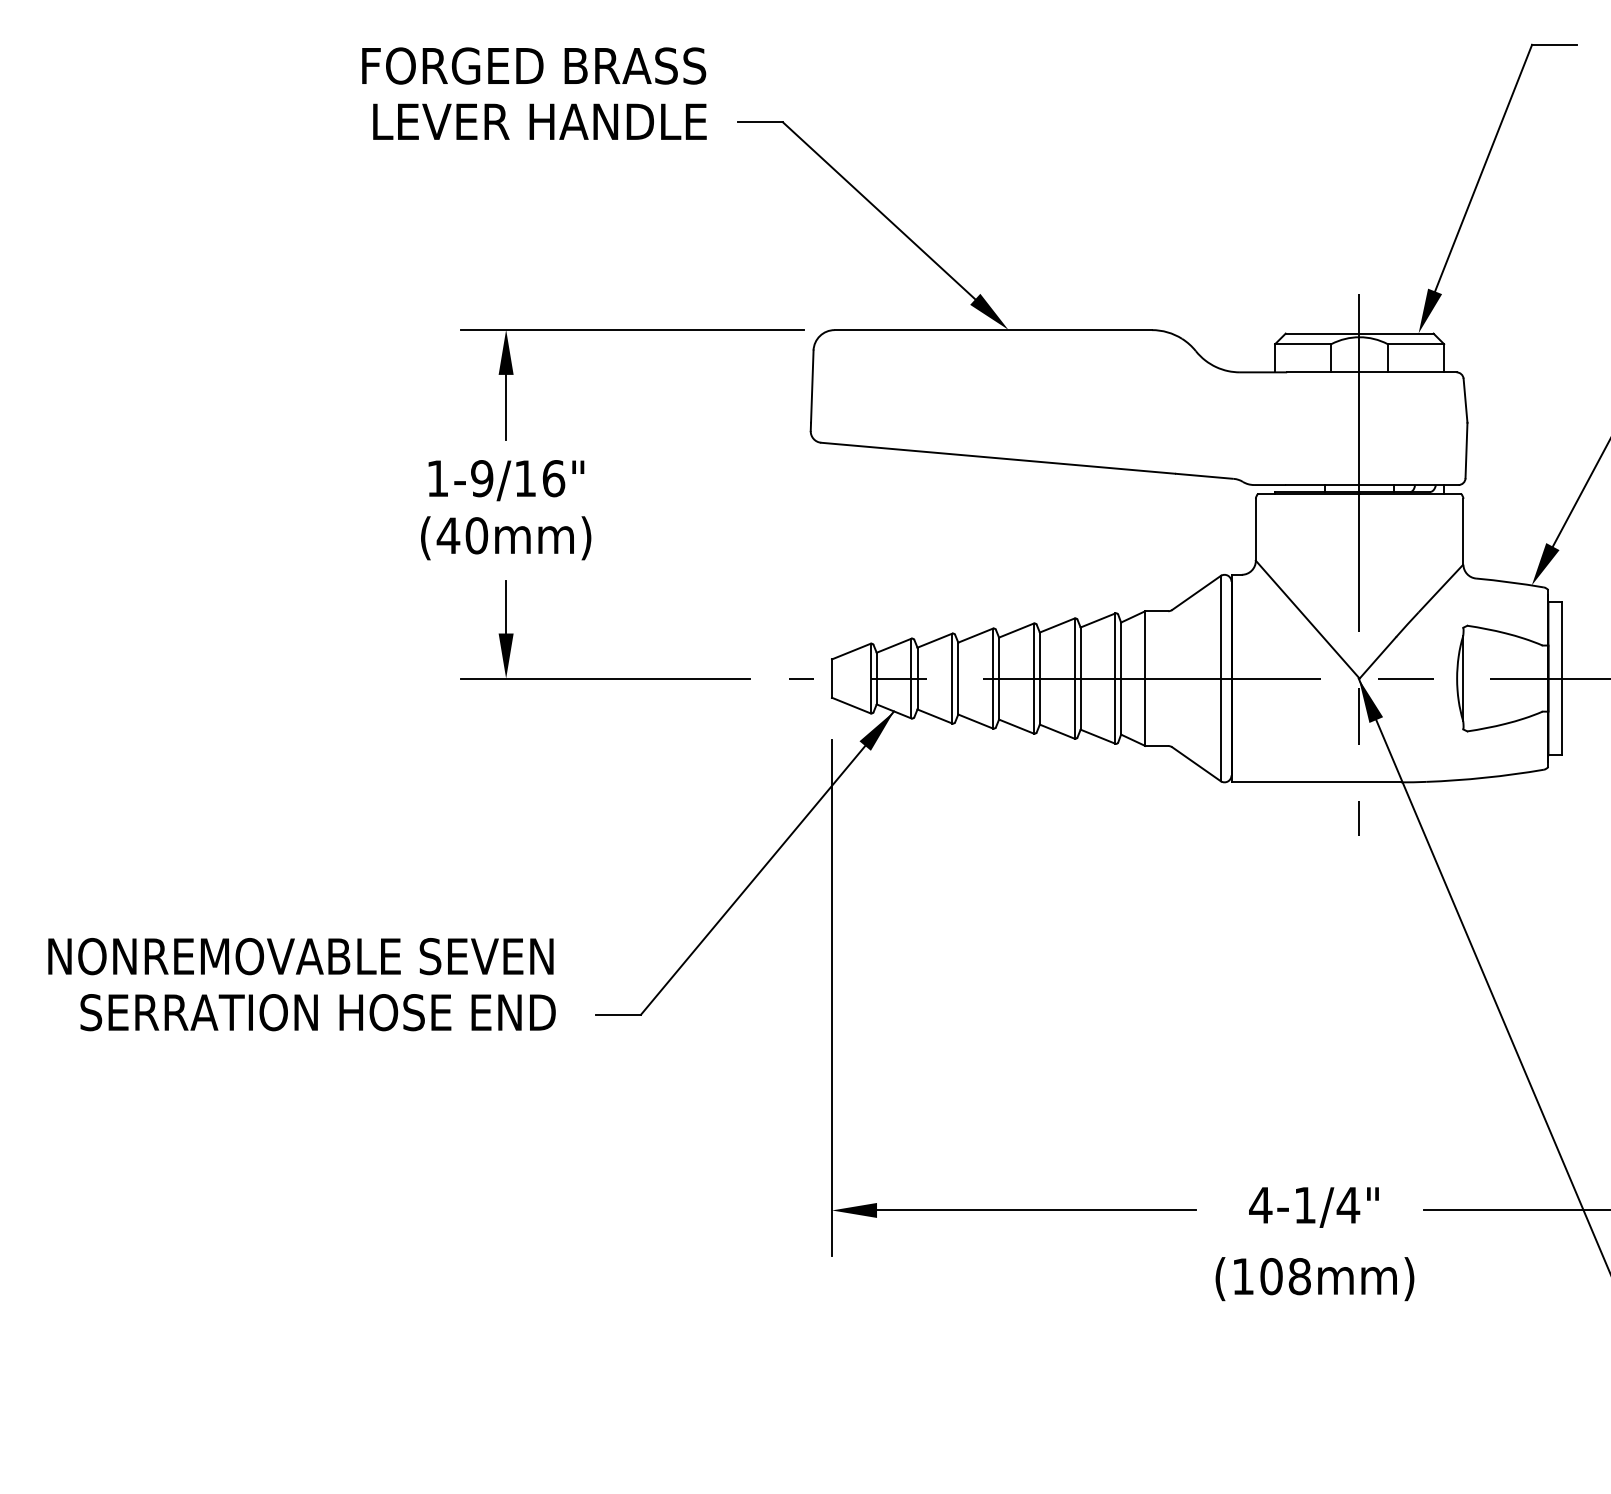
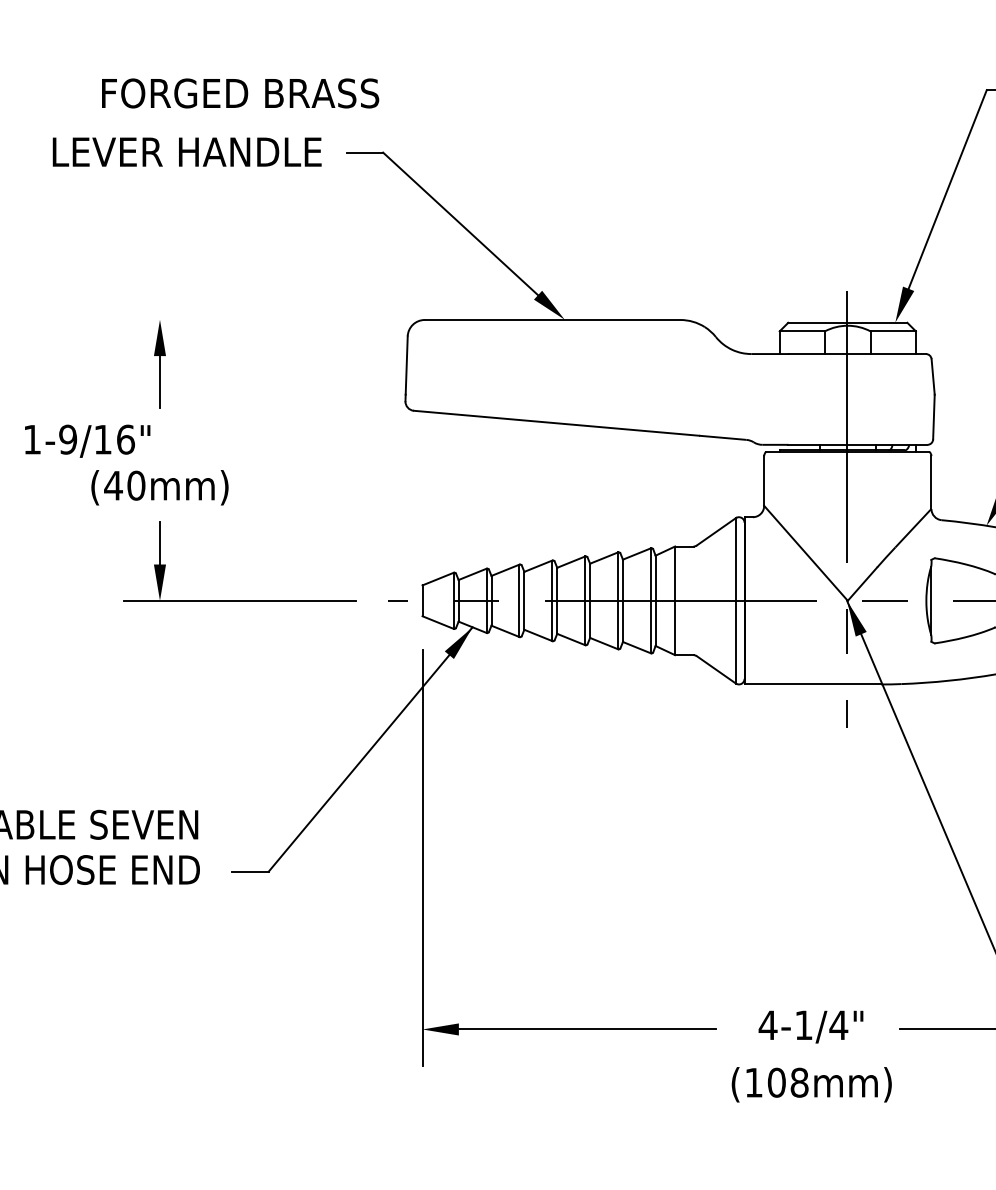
text: (534, 65) -> (240, 93), moved
line: (632, 329) -> (261, 319), removed
text: (506, 480) -> (87, 441), moved

